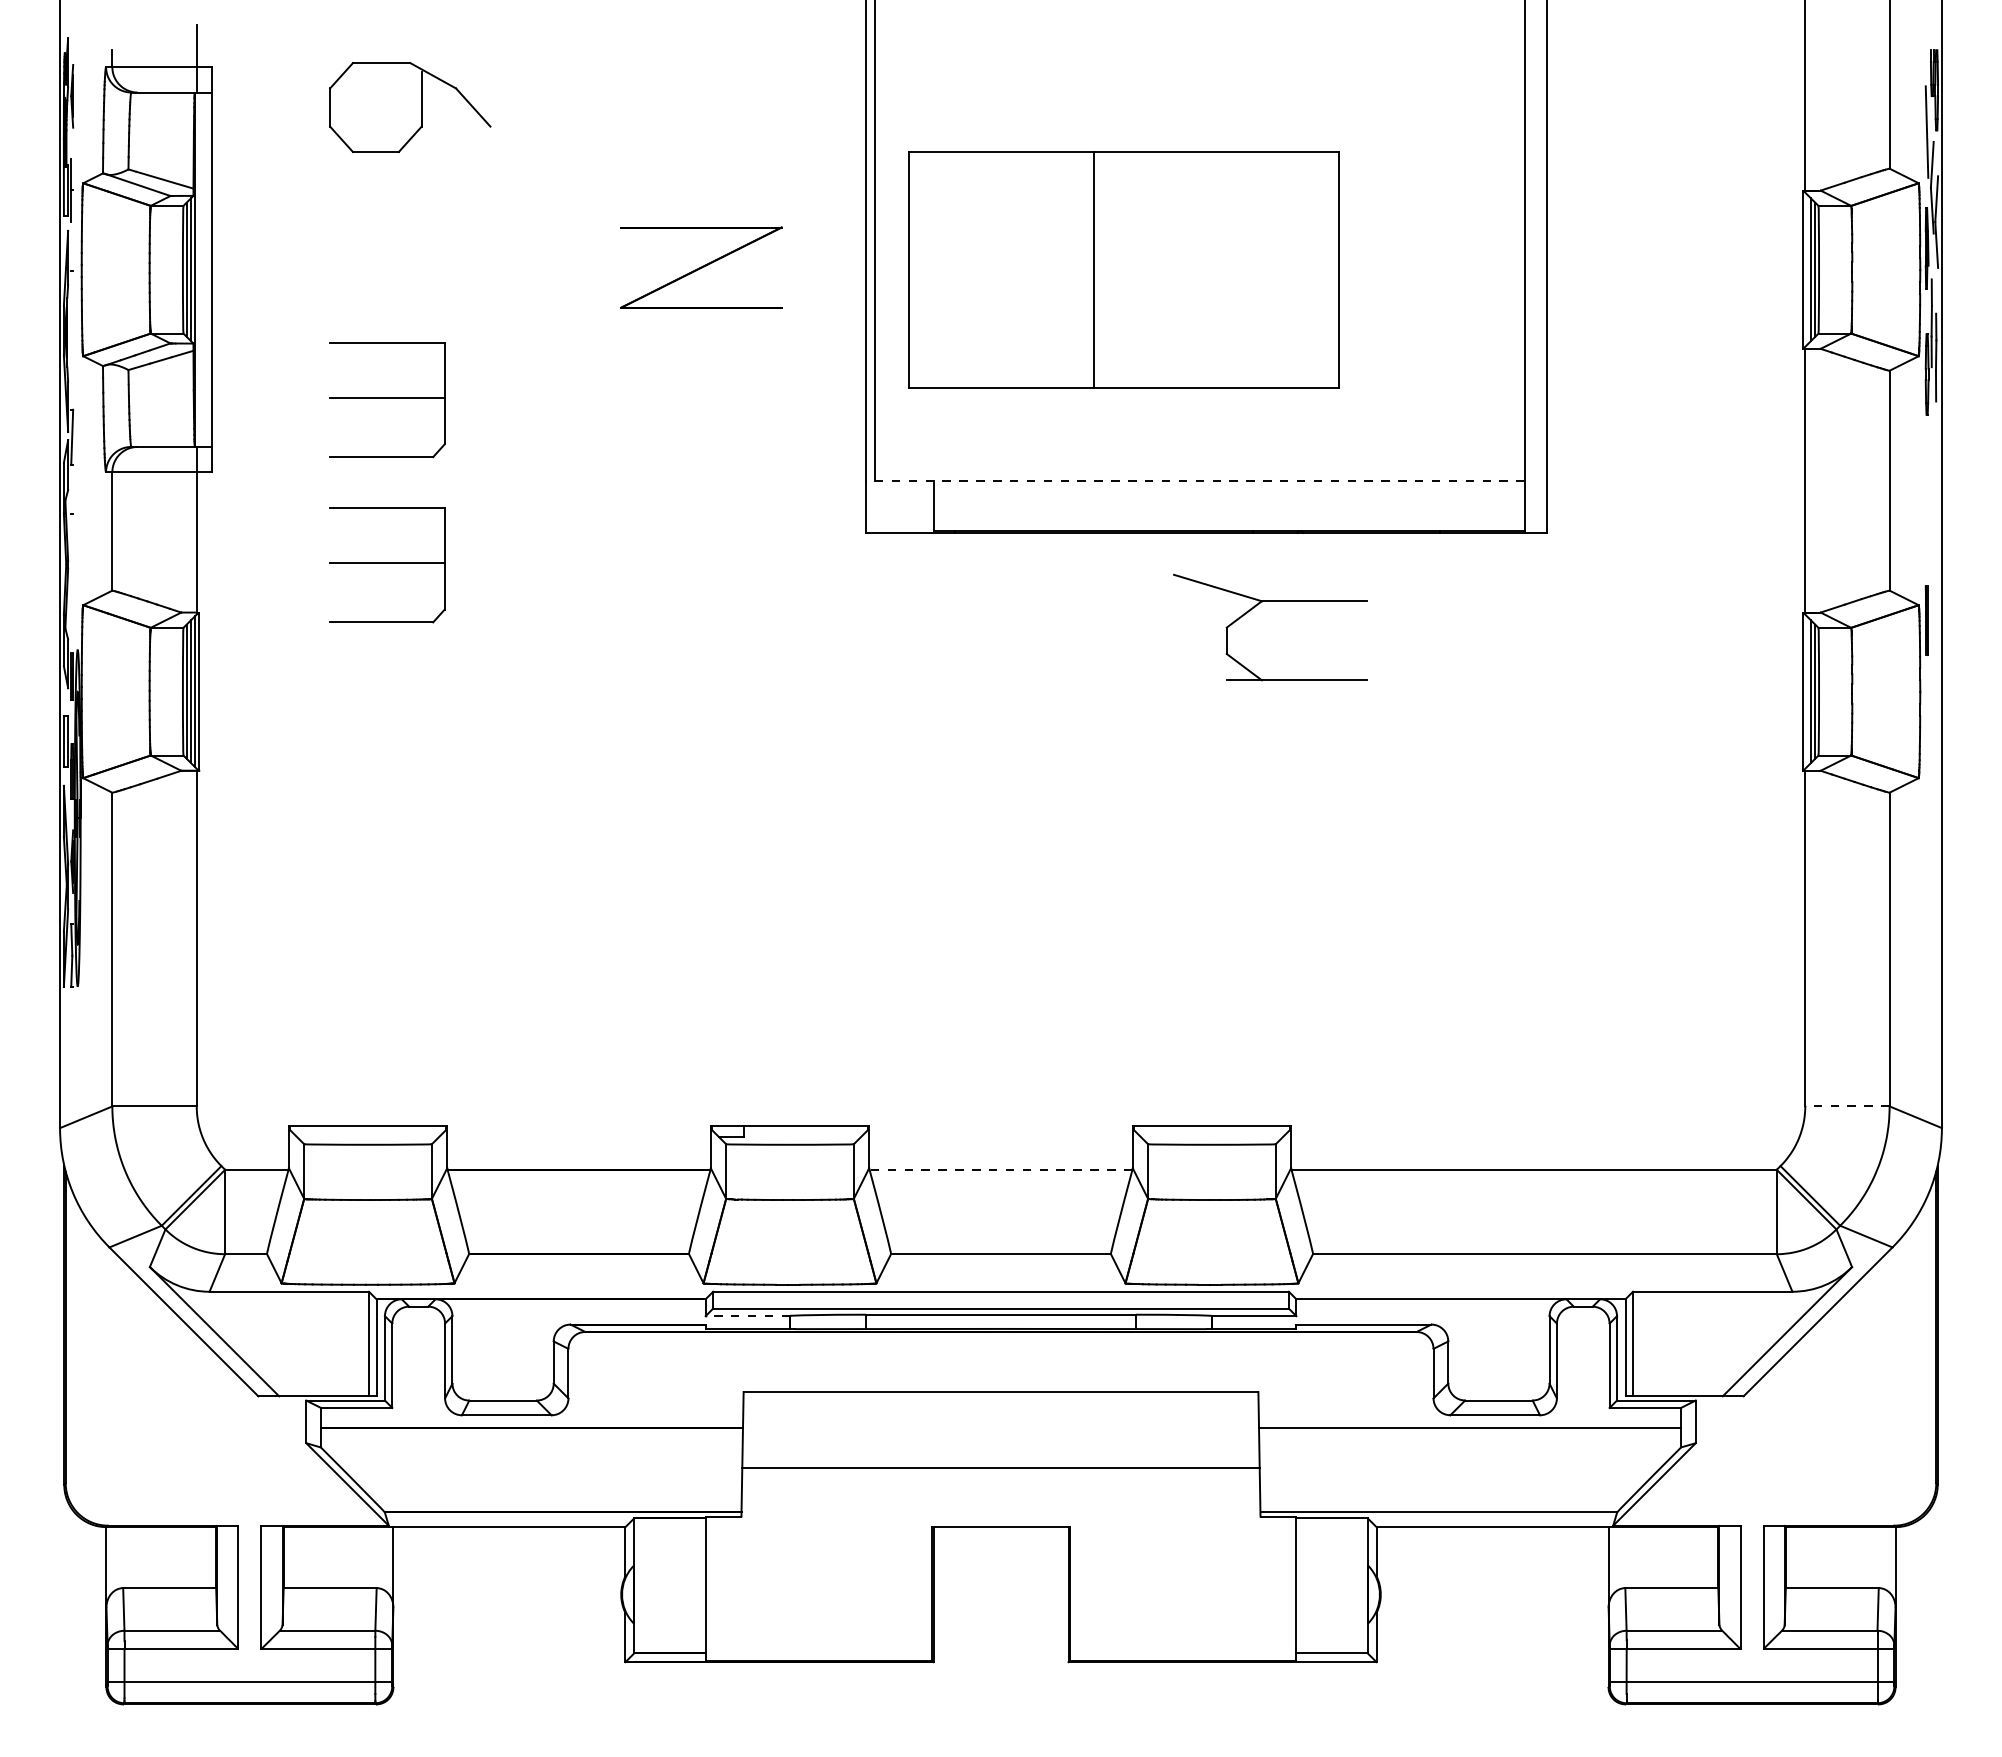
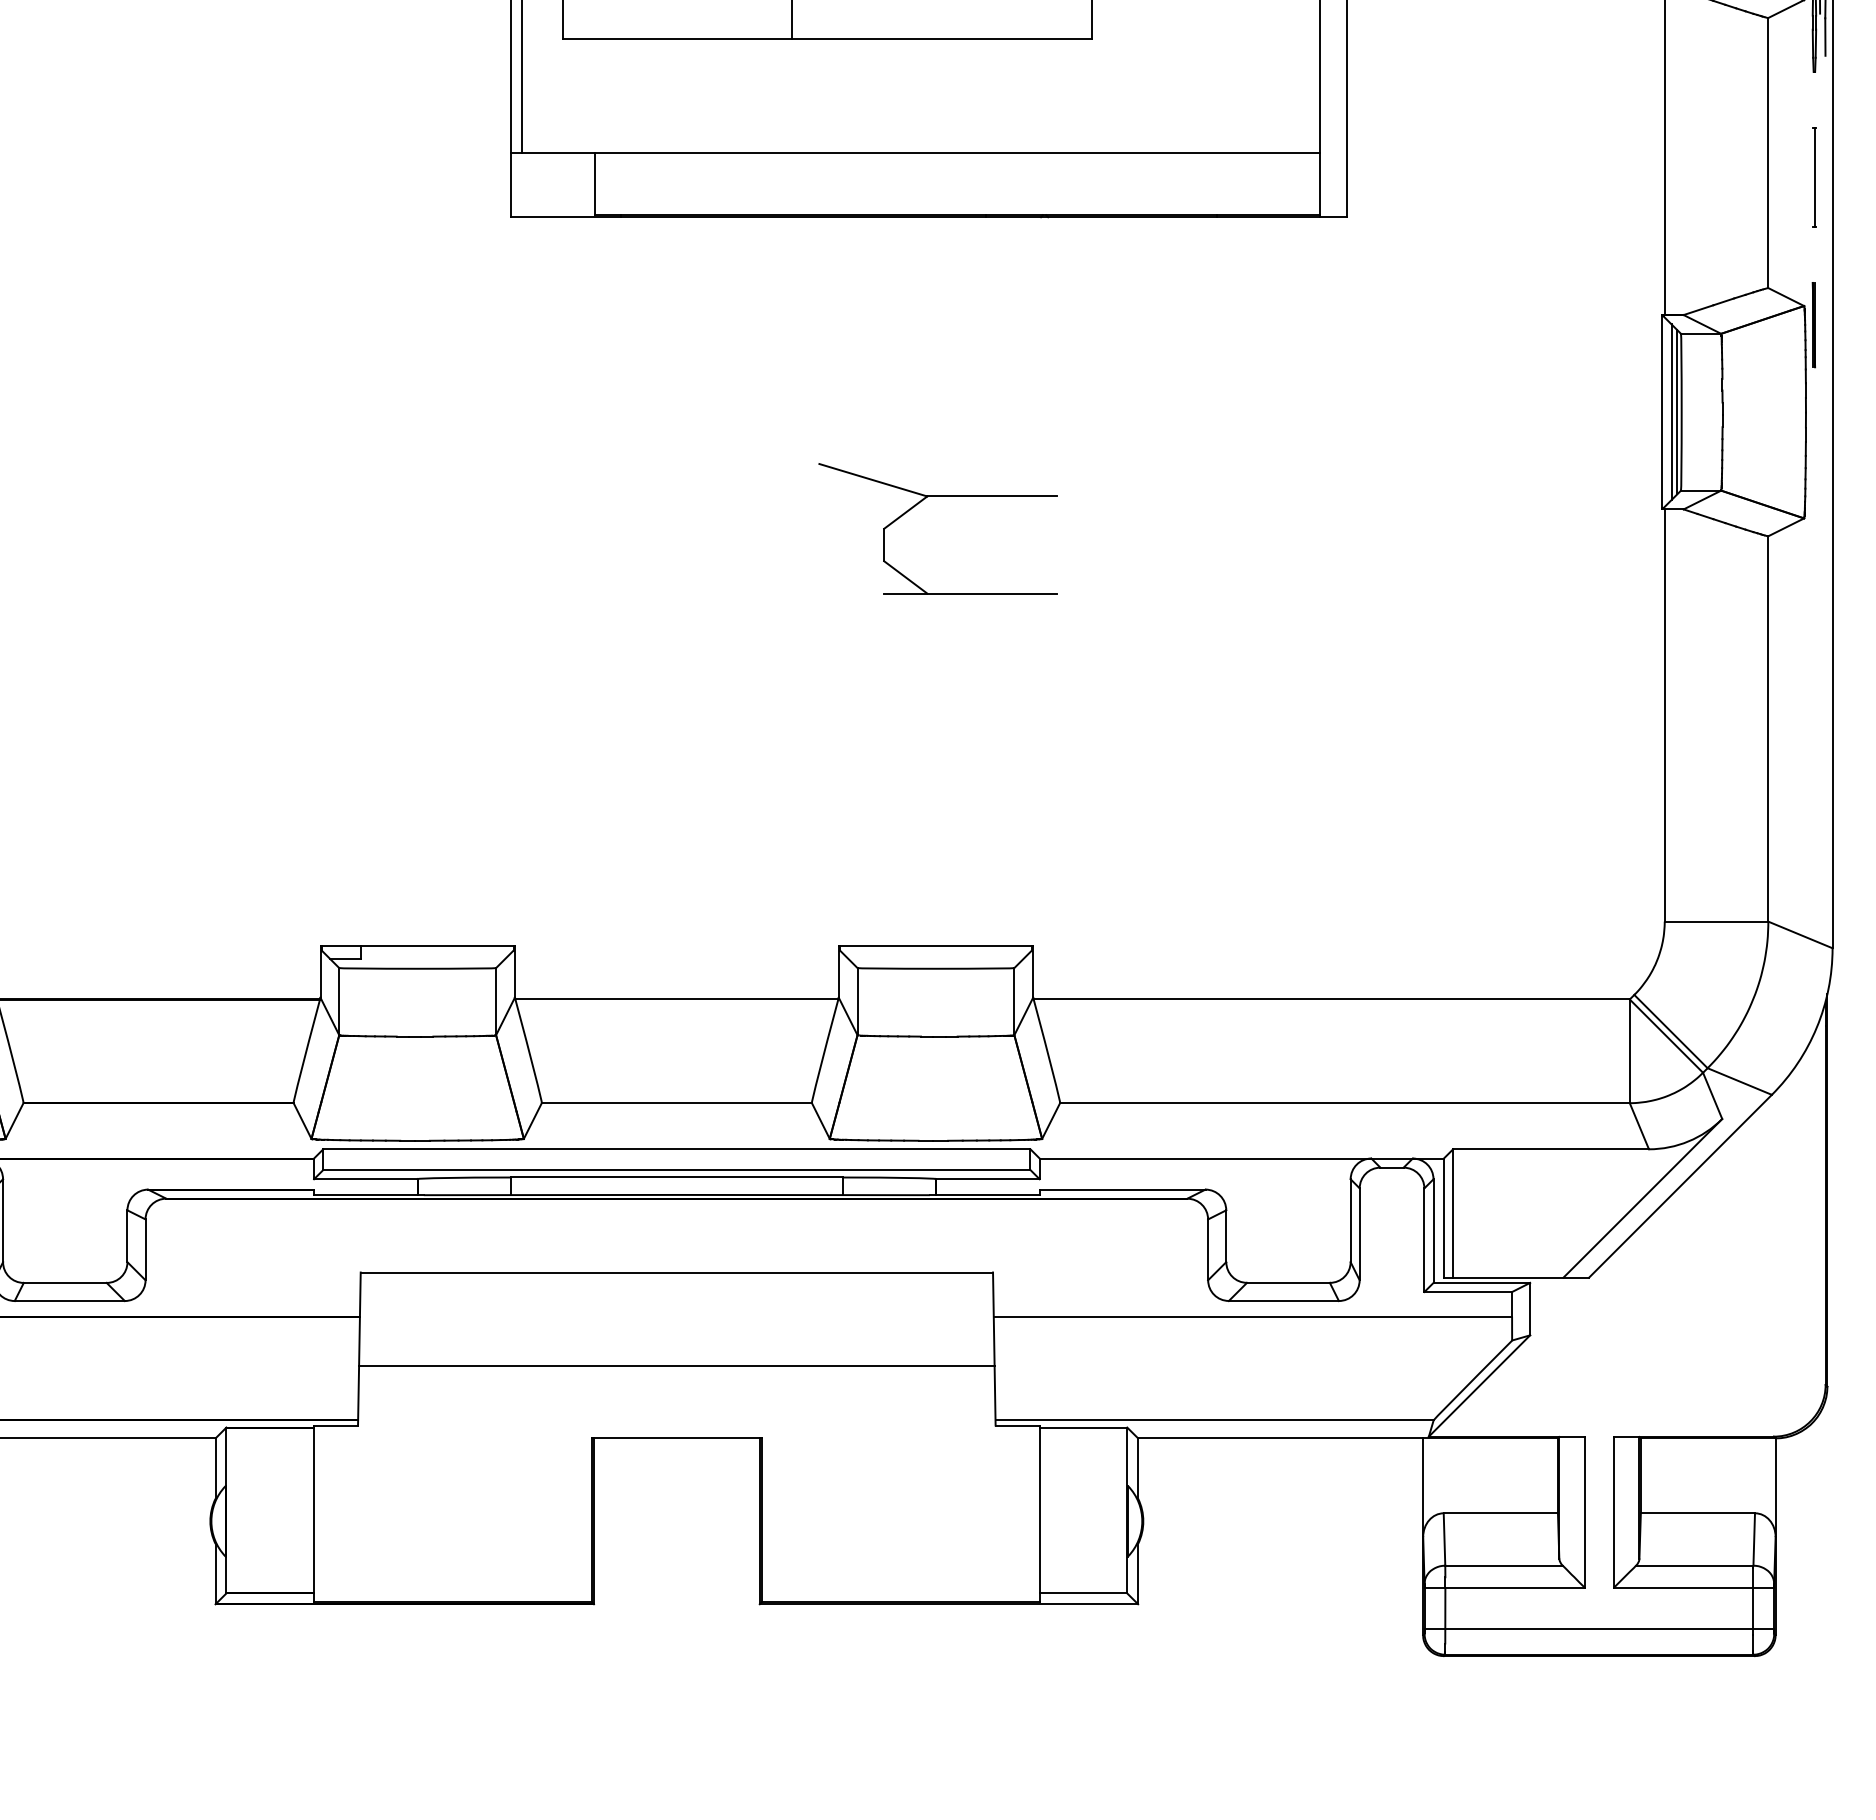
line: (1194, 480) -> (914, 152), dashed -> solid
part: (1927, 500) -> (1814, 177), added
part: (1255, 607) -> (919, 504), moved
line: (1846, 1106) -> (1715, 921), dashed -> solid
line: (1000, 1169) -> (676, 999), dashed -> solid
line: (747, 1316) -> (365, 1179), dashed -> solid

